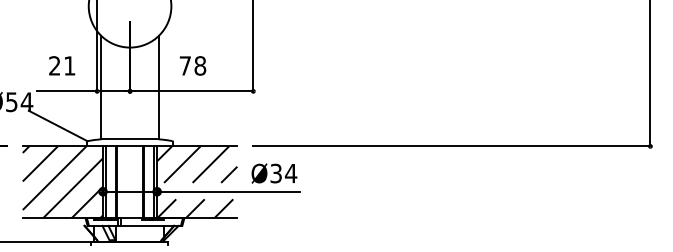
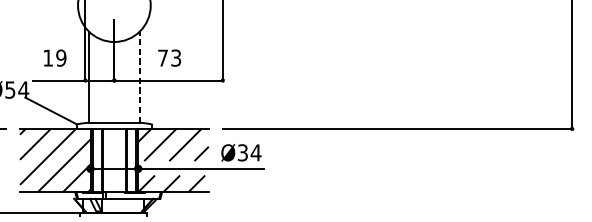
text: (62, 65) -> (54, 57), 21 -> 19
text: (200, 65) -> (176, 57), 78 -> 73
line: (158, 87) -> (139, 77), solid -> dashed

